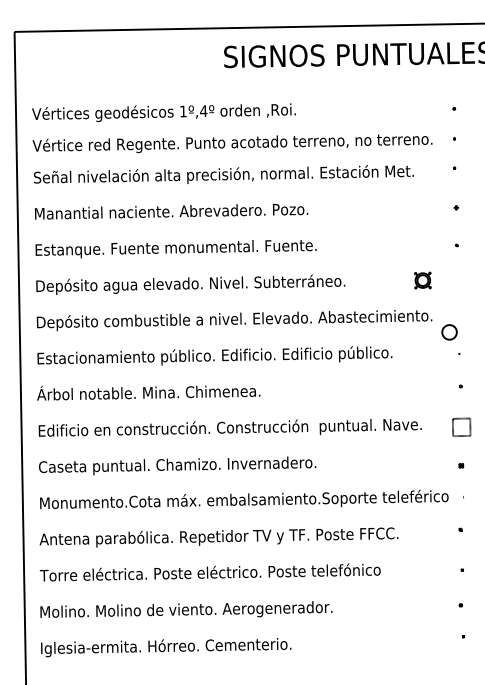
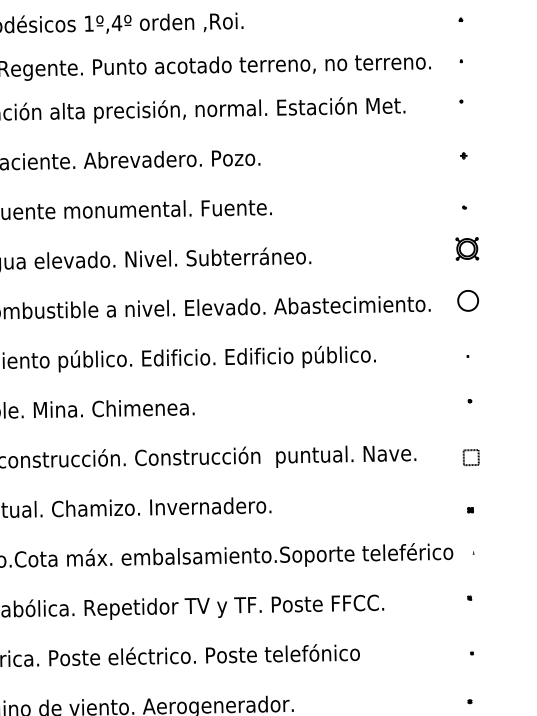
part: (422, 280) -> (466, 248), moved
part: (449, 332) -> (468, 301), moved
part: (461, 427) -> (470, 457), size x0.62

